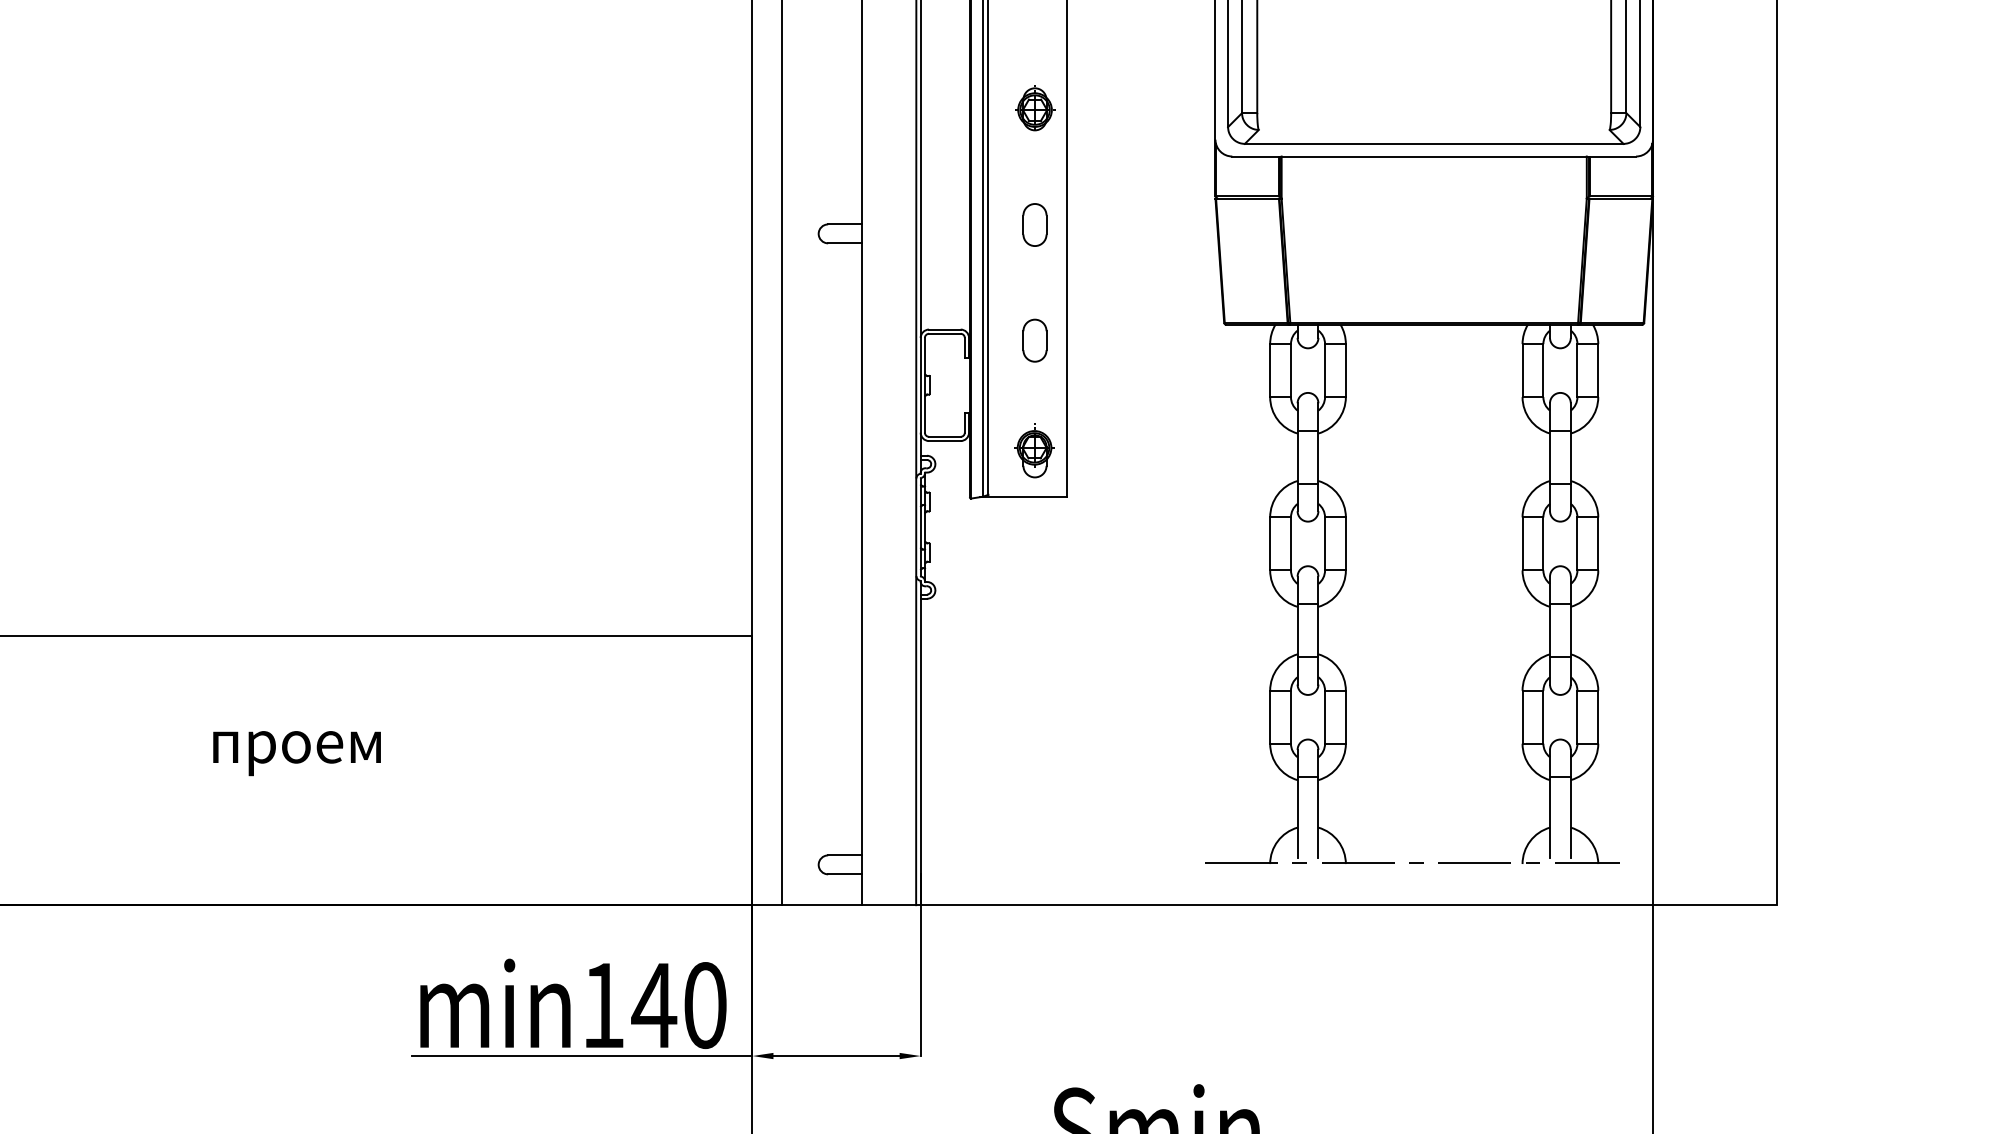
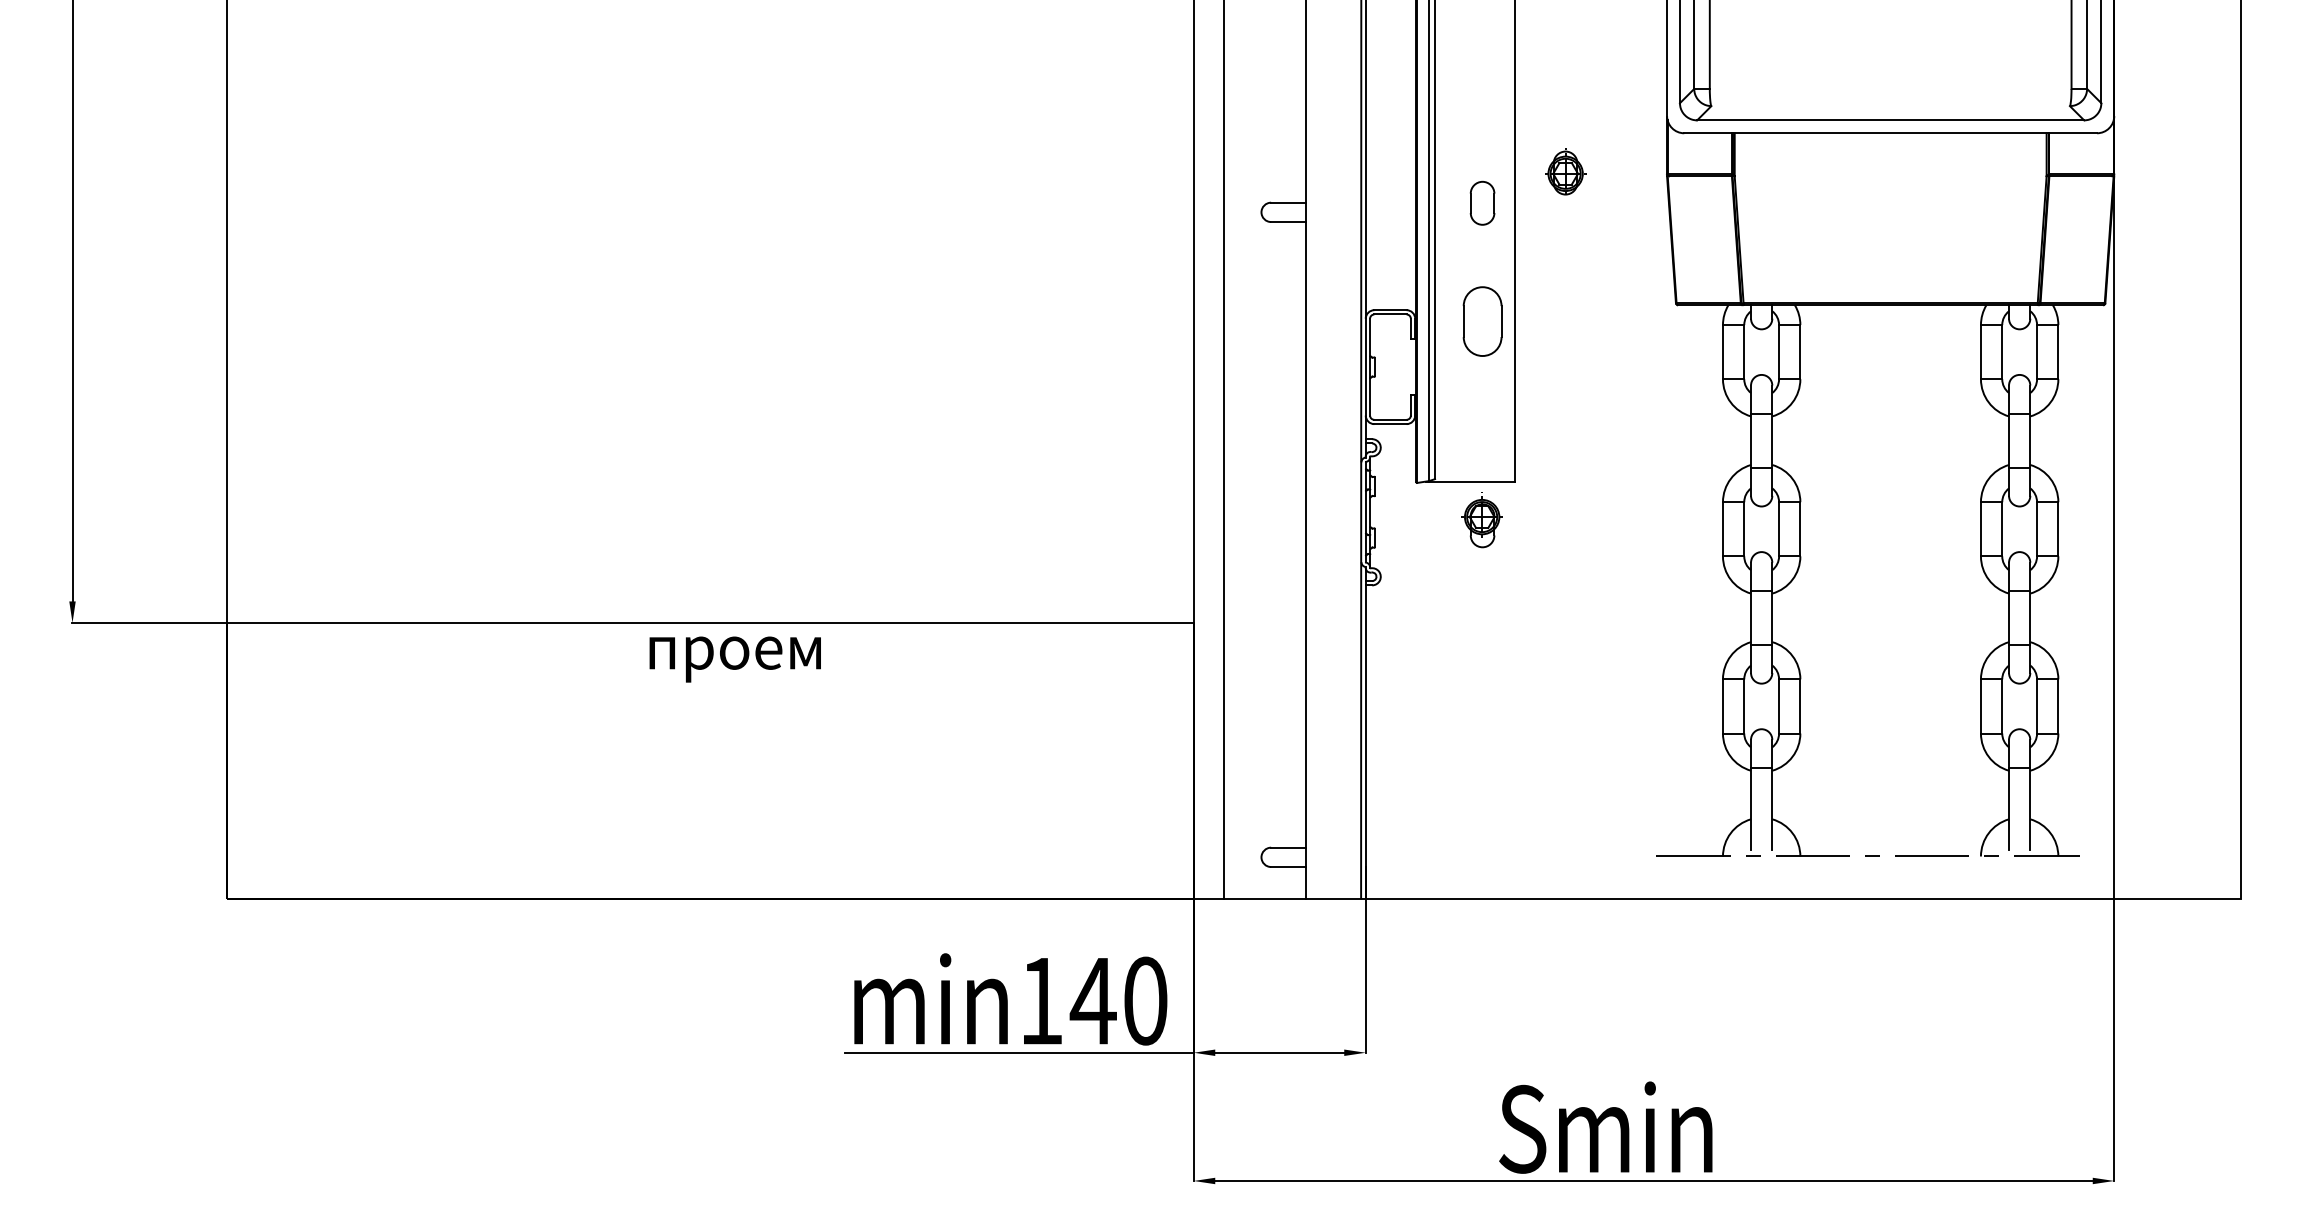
part: (1034, 107) -> (1565, 171), moved
part: (1034, 340) -> (1482, 321), size x1.6
part: (1033, 451) -> (1481, 520), moved
text: (296, 753) -> (734, 659), moved

